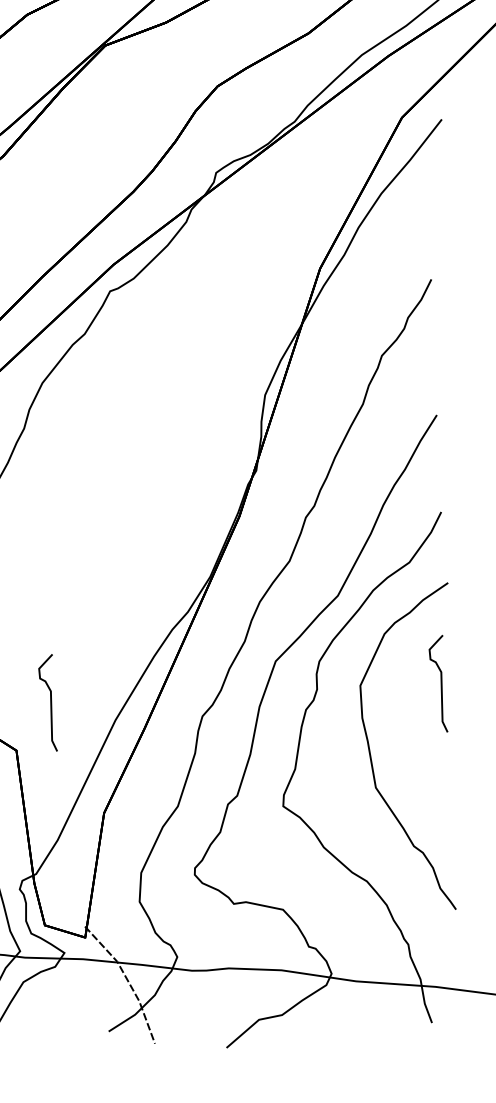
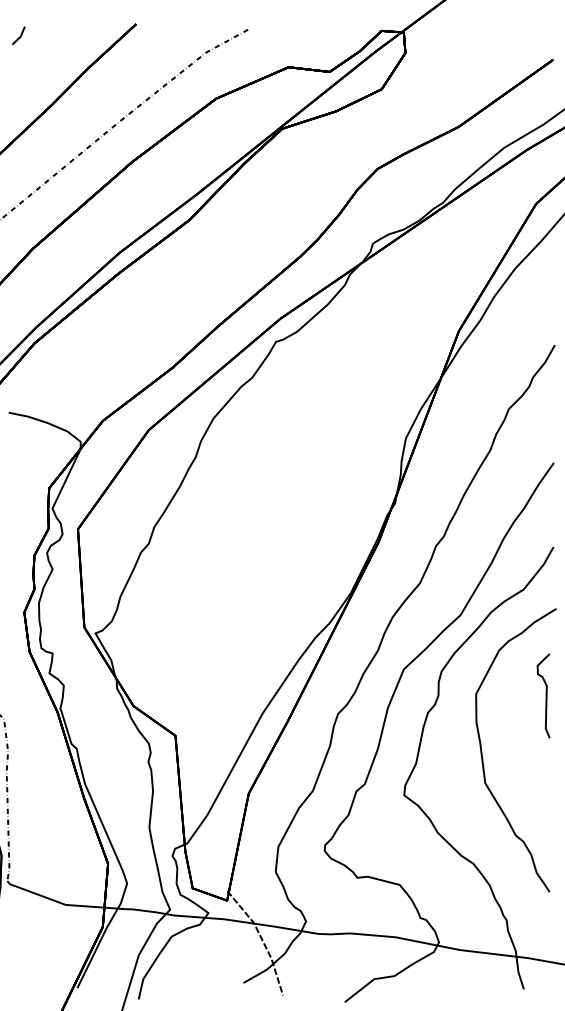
curve: (49, 702) -> (206, 695), removed

